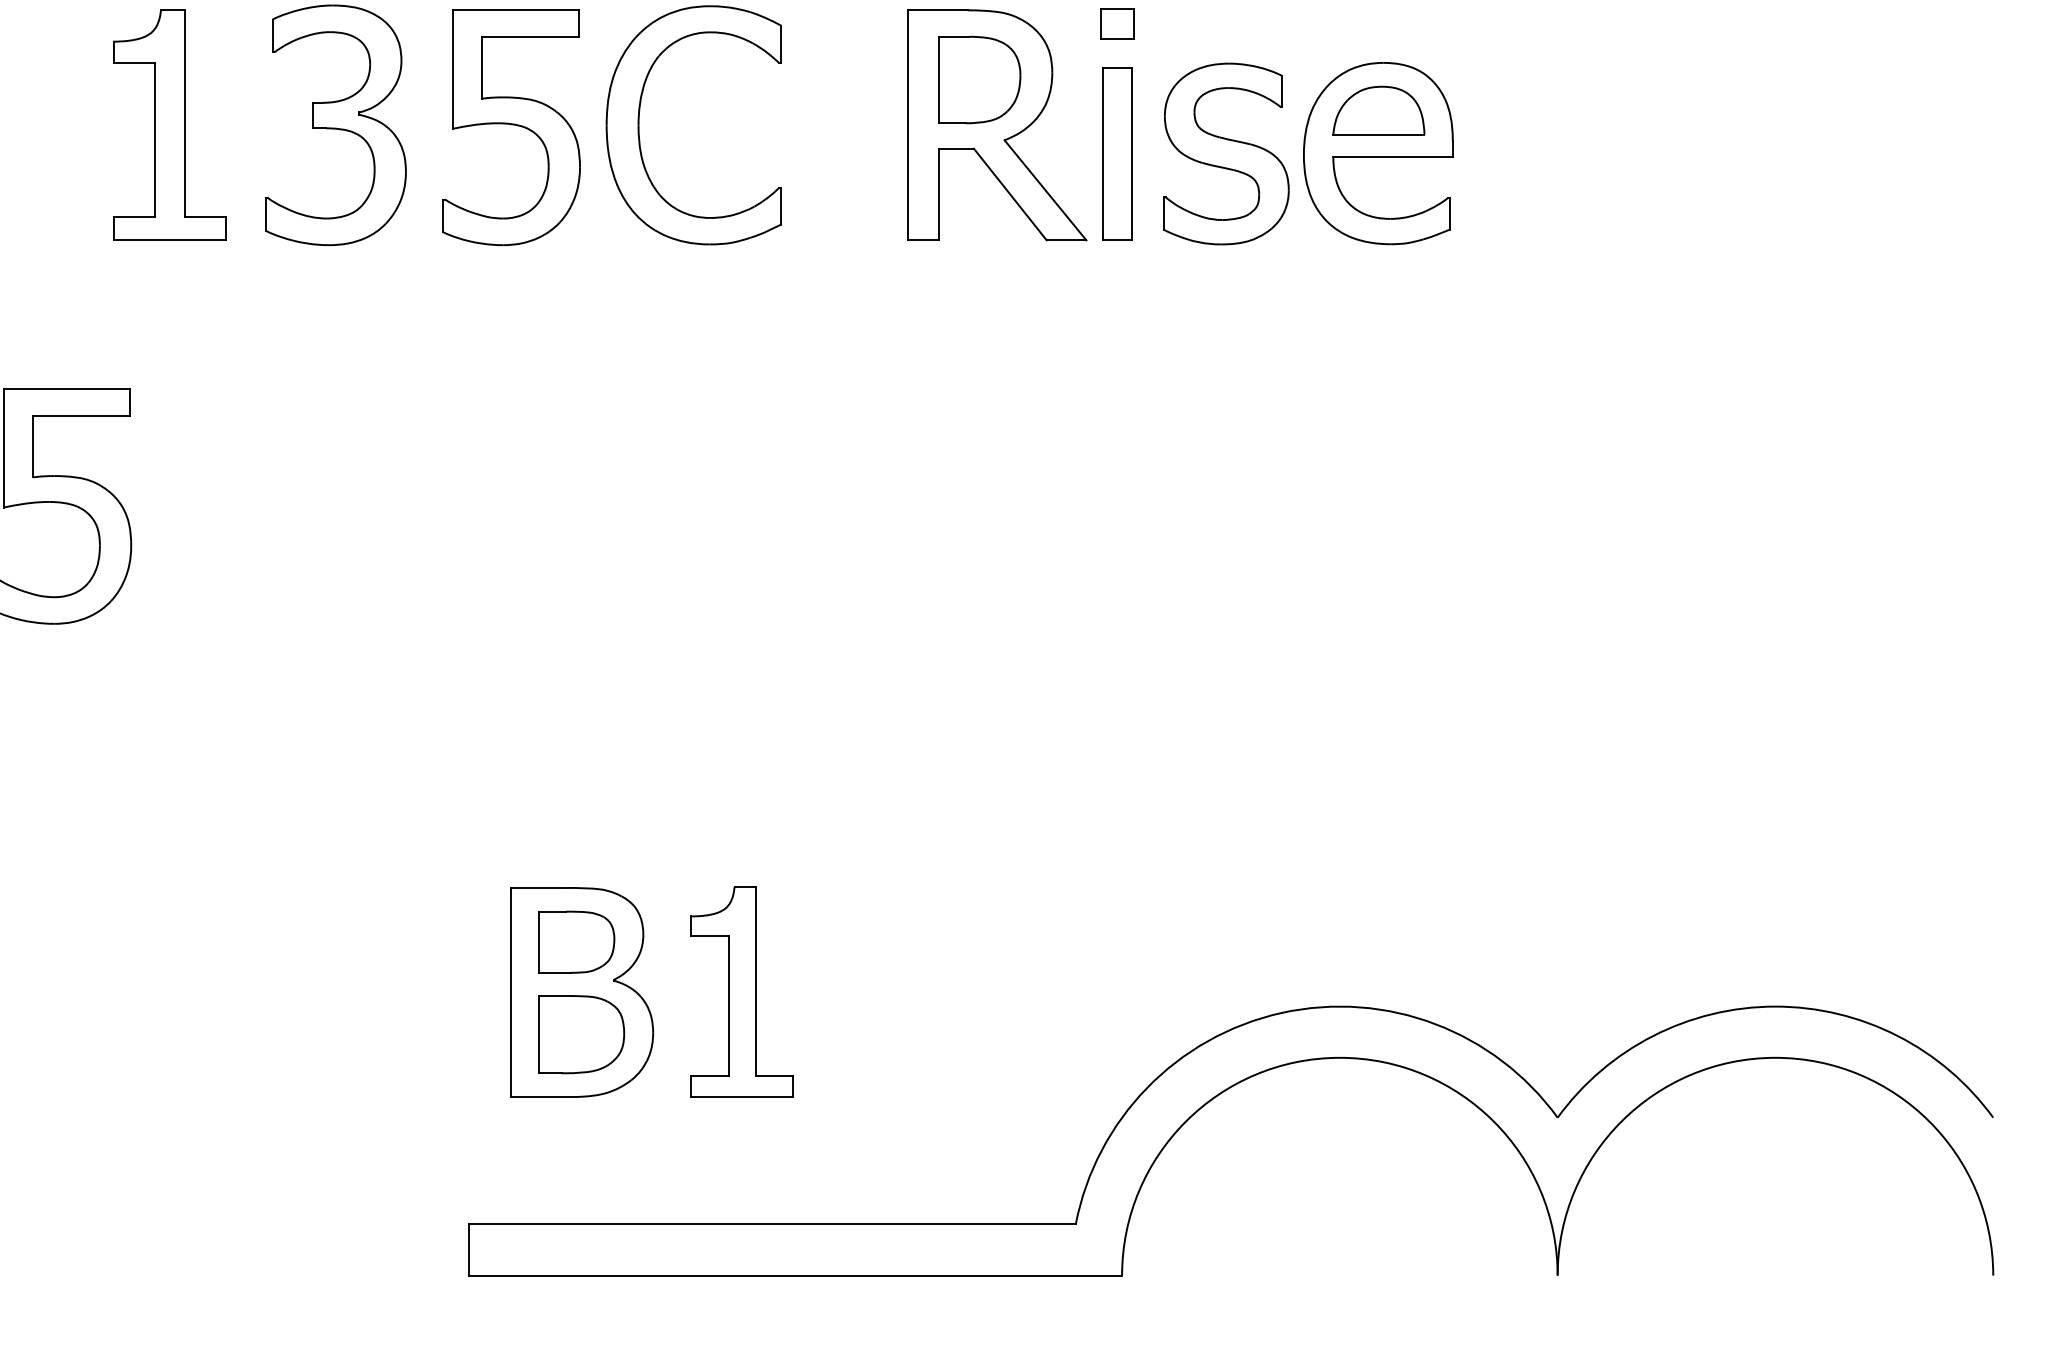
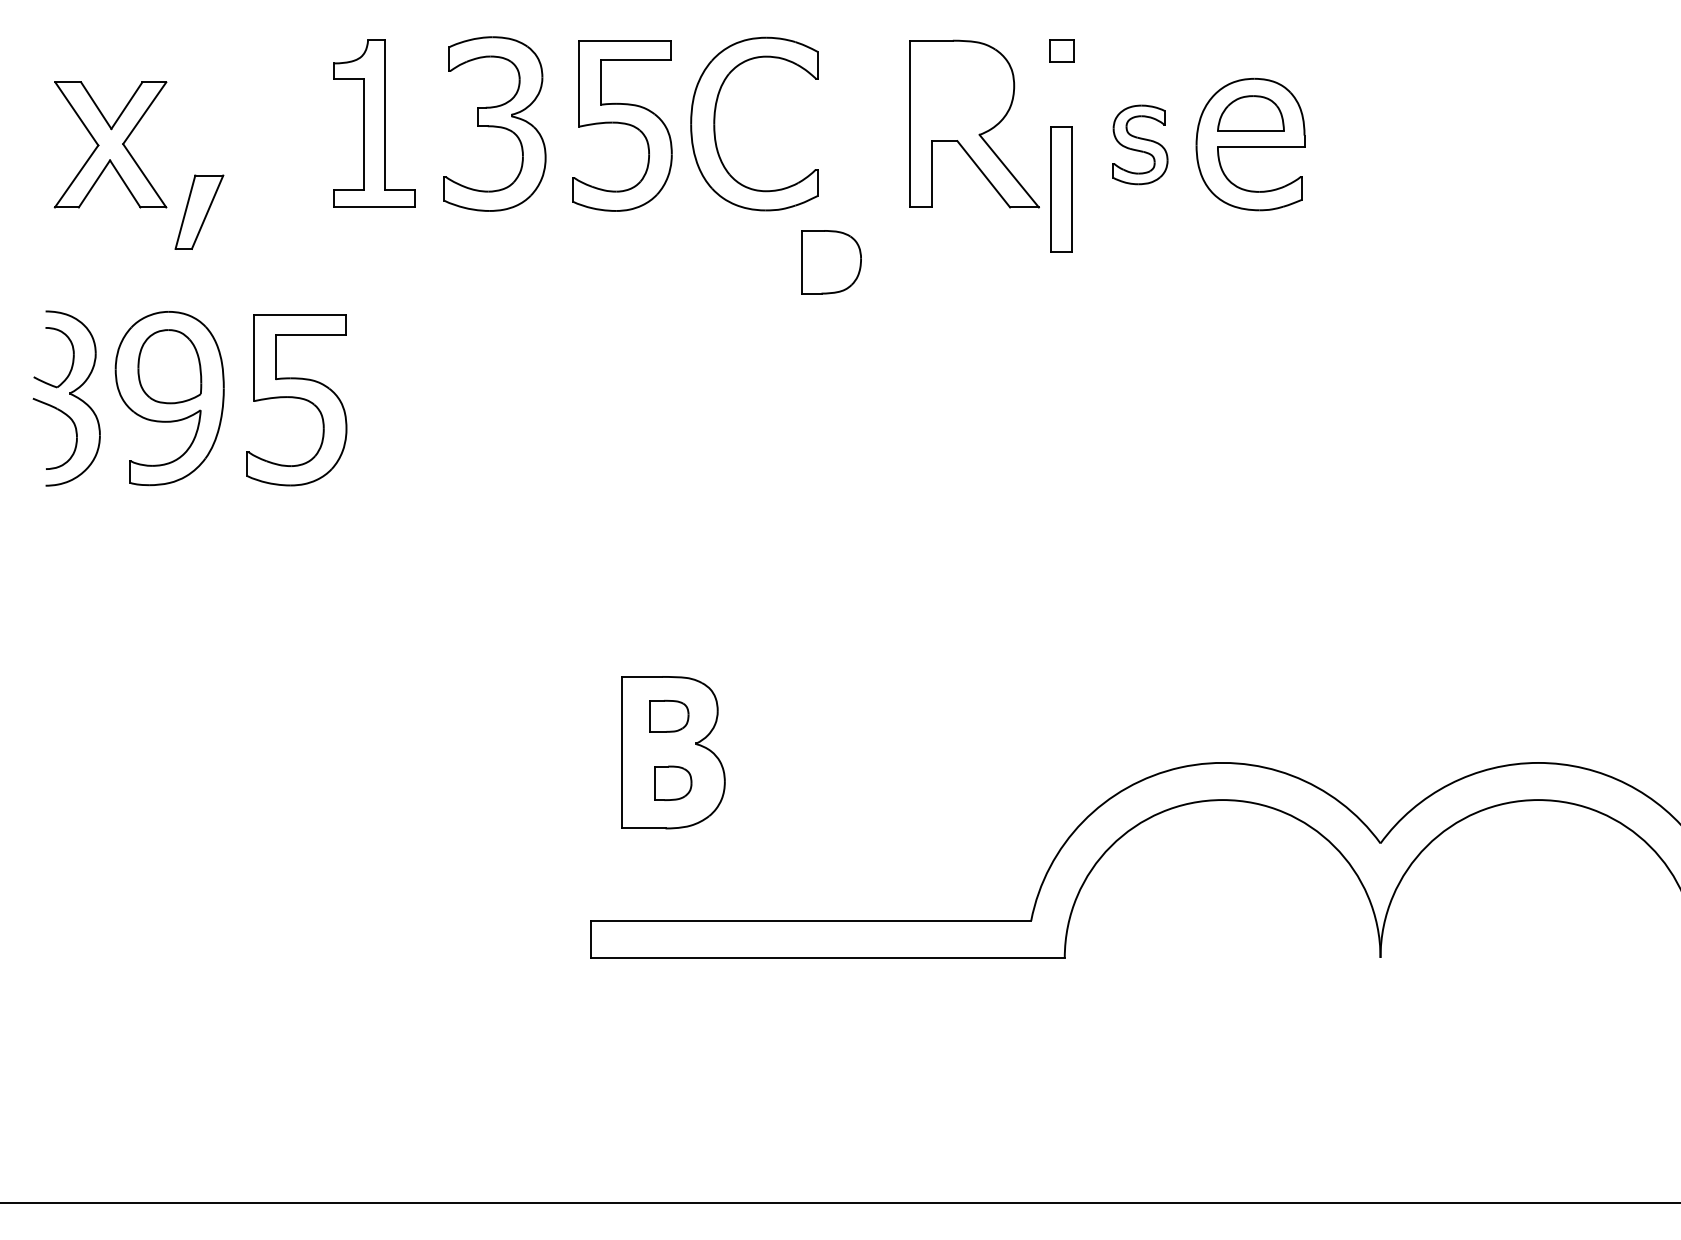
part: (979, 80) -> (831, 262), moved
part: (1117, 153) -> (1061, 189), moved
part: (1226, 153) -> (1140, 144), size x0.6
part: (576, 942) -> (669, 716), size x0.7
part: (742, 990) -> (789, 751), removed
part: (580, 1034) -> (672, 783), size x0.6

